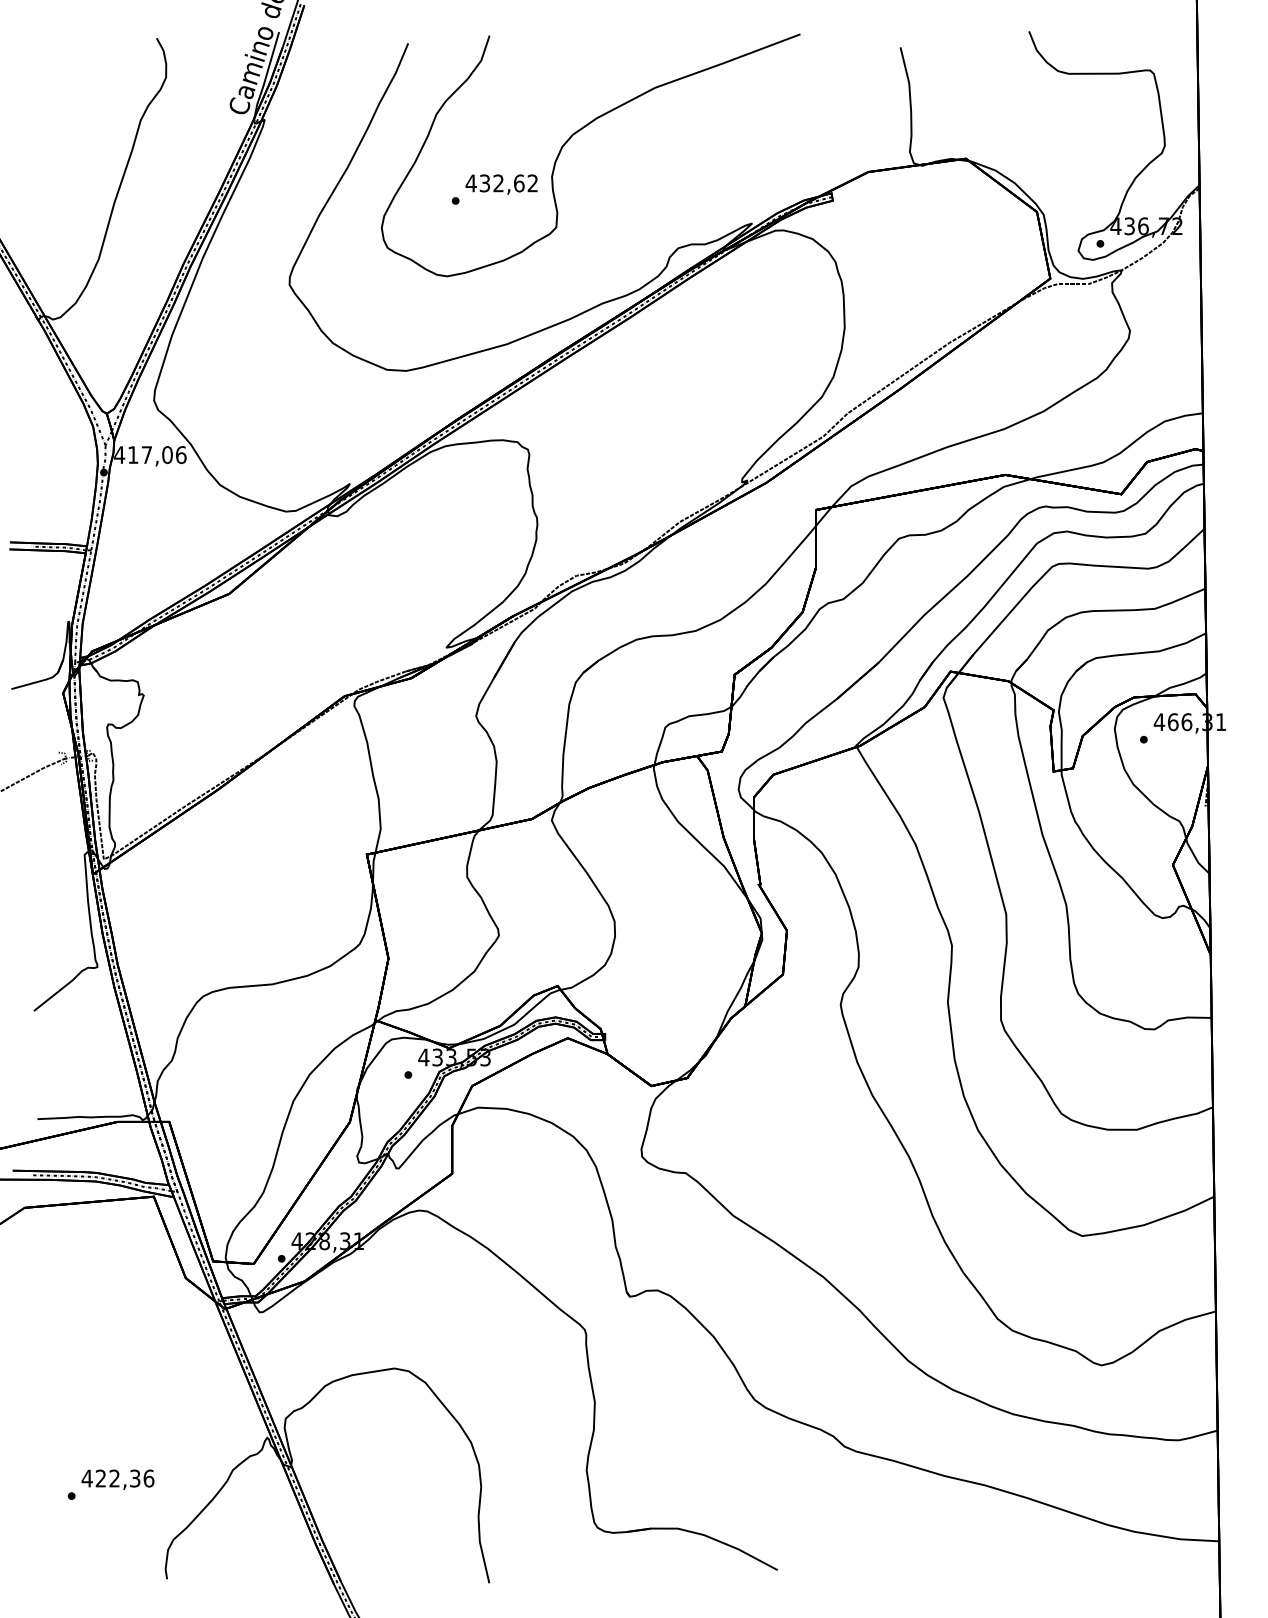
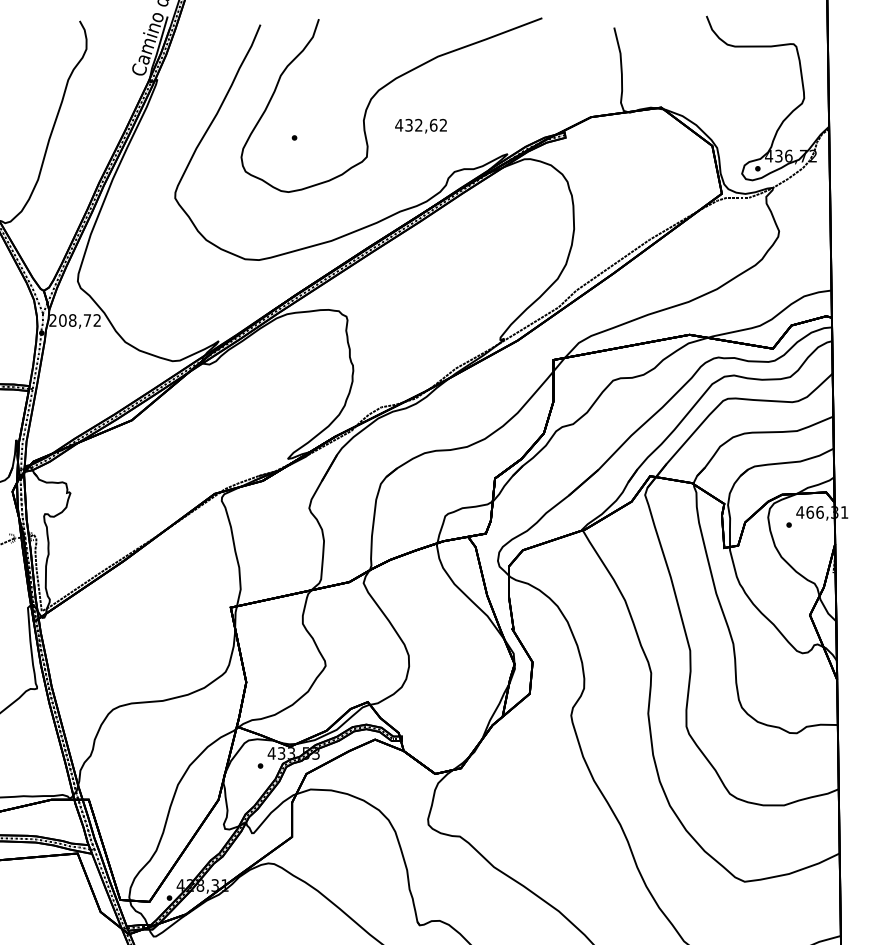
text: (501, 184) -> (420, 126), moved
text: (149, 455) -> (74, 320), 417,06 -> 208,72

